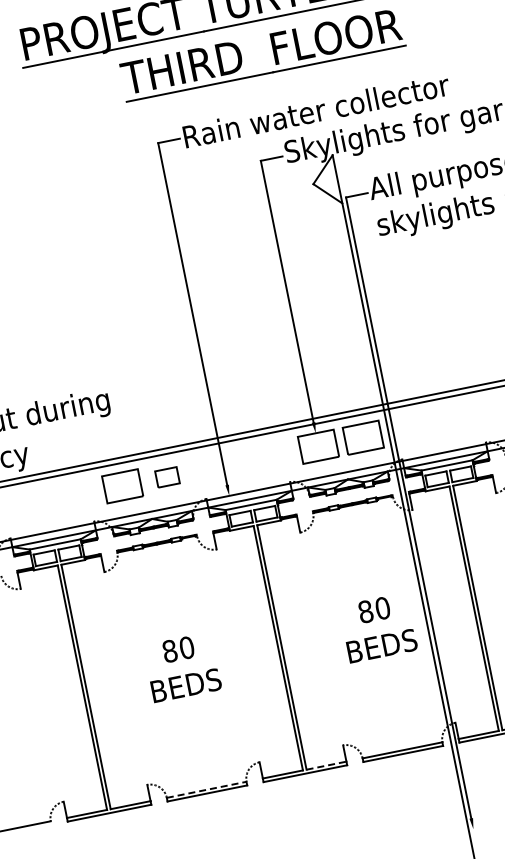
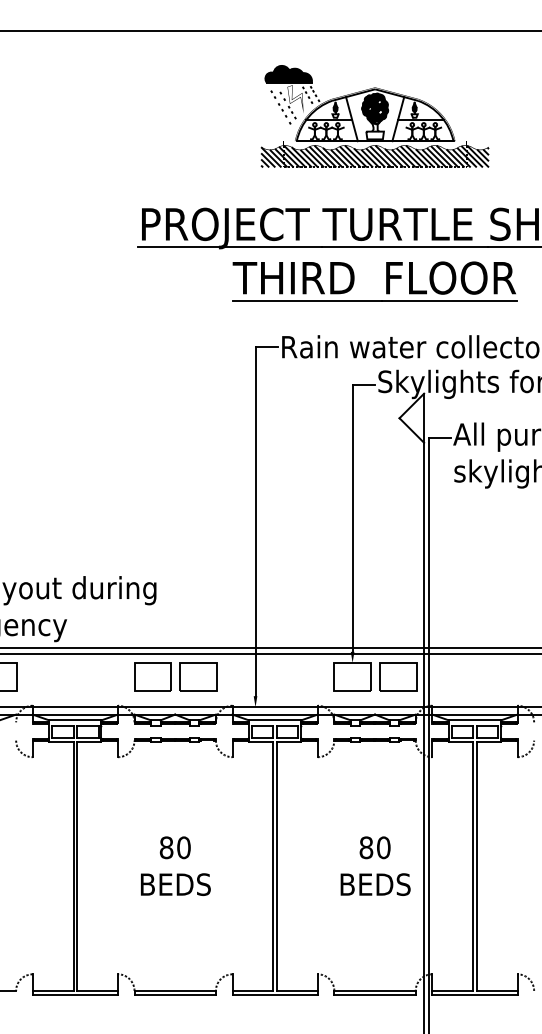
part: (167, 477) -> (198, 676), size x1.67
line: (326, 765) -> (297, 990), dashed -> solid
line: (206, 789) -> (175, 990), dashed -> solid

